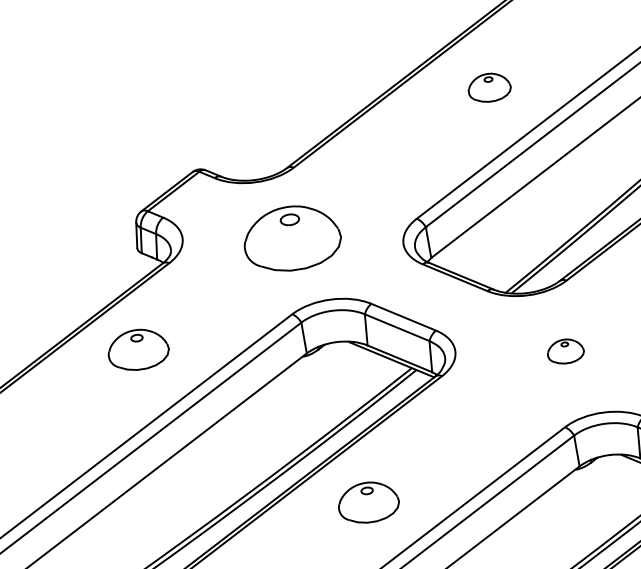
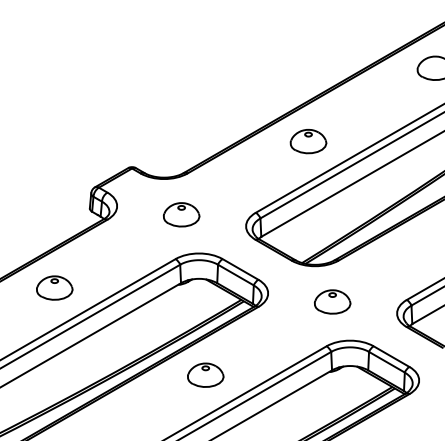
part: (489, 87) -> (308, 141), size x1.43
part: (292, 238) -> (181, 214), size x0.62
part: (137, 348) -> (54, 287), moved
part: (565, 350) -> (332, 301), size x1.67

